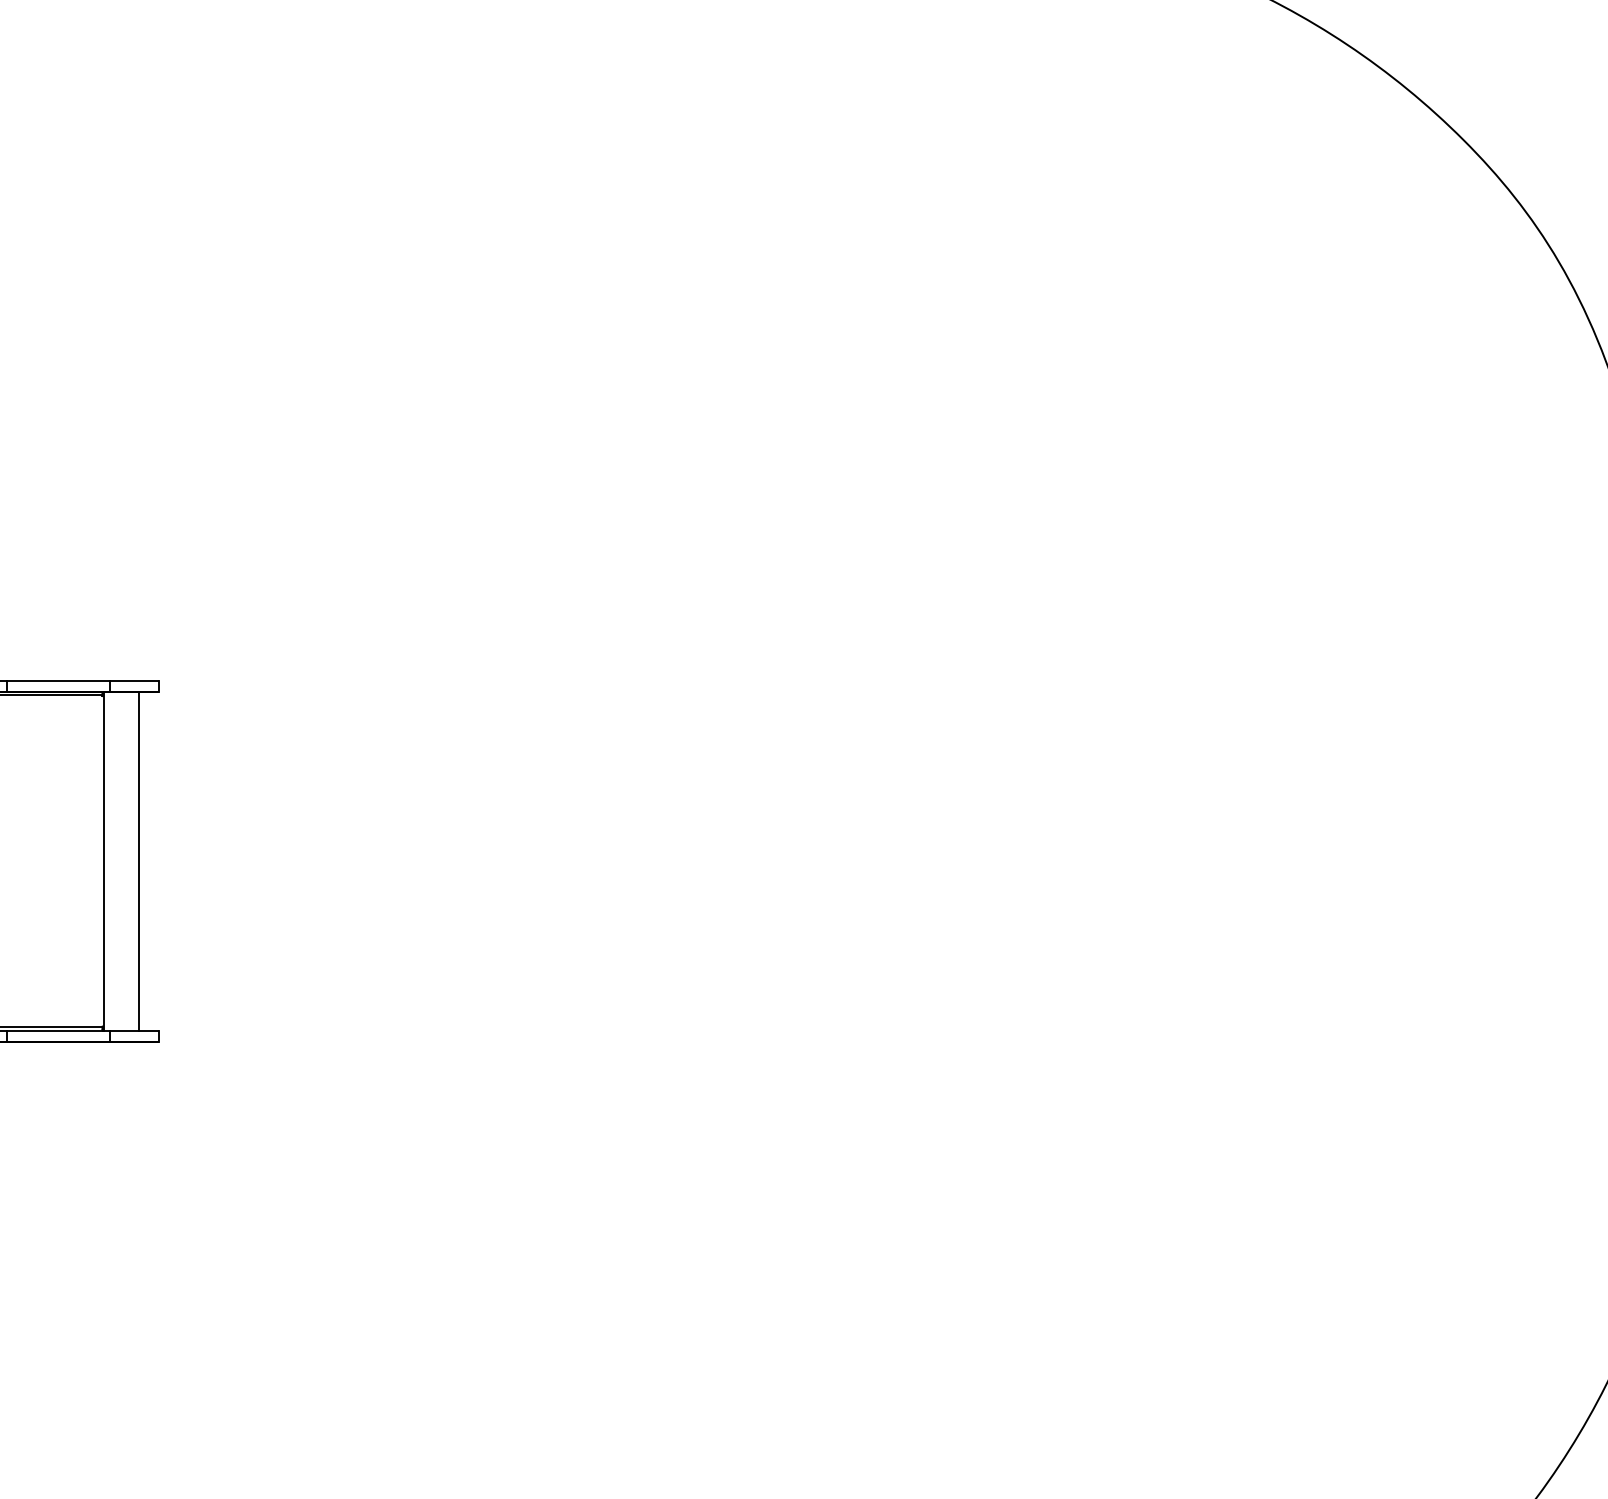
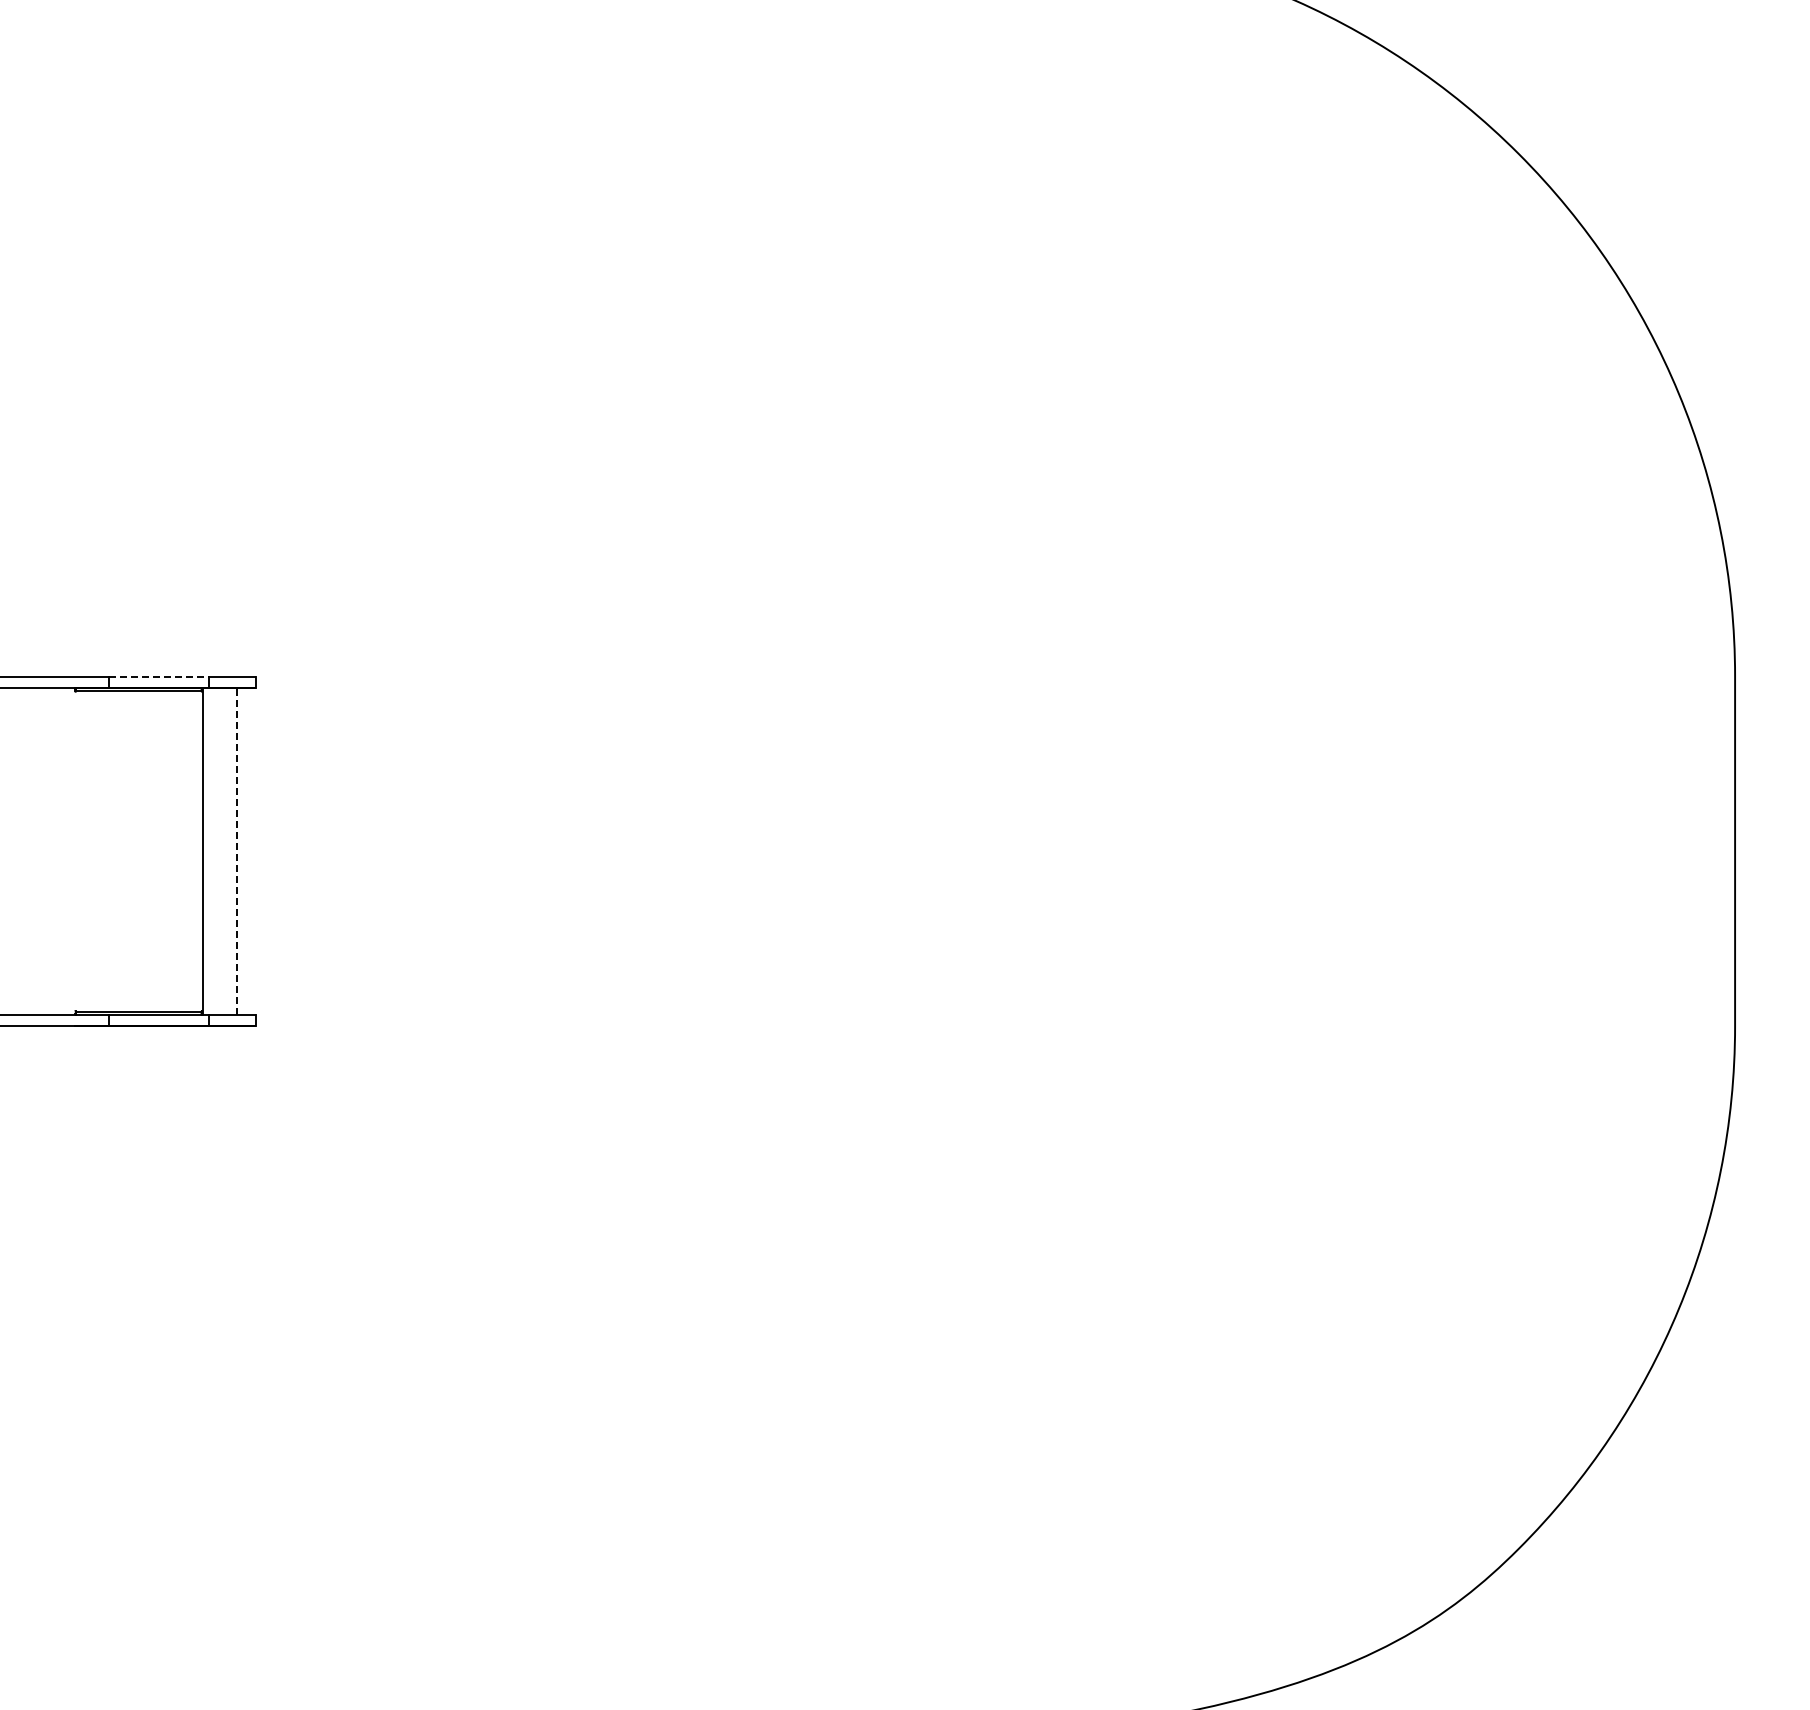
line: (58, 680) -> (159, 676), solid -> dashed
line: (138, 861) -> (236, 851), solid -> dashed

